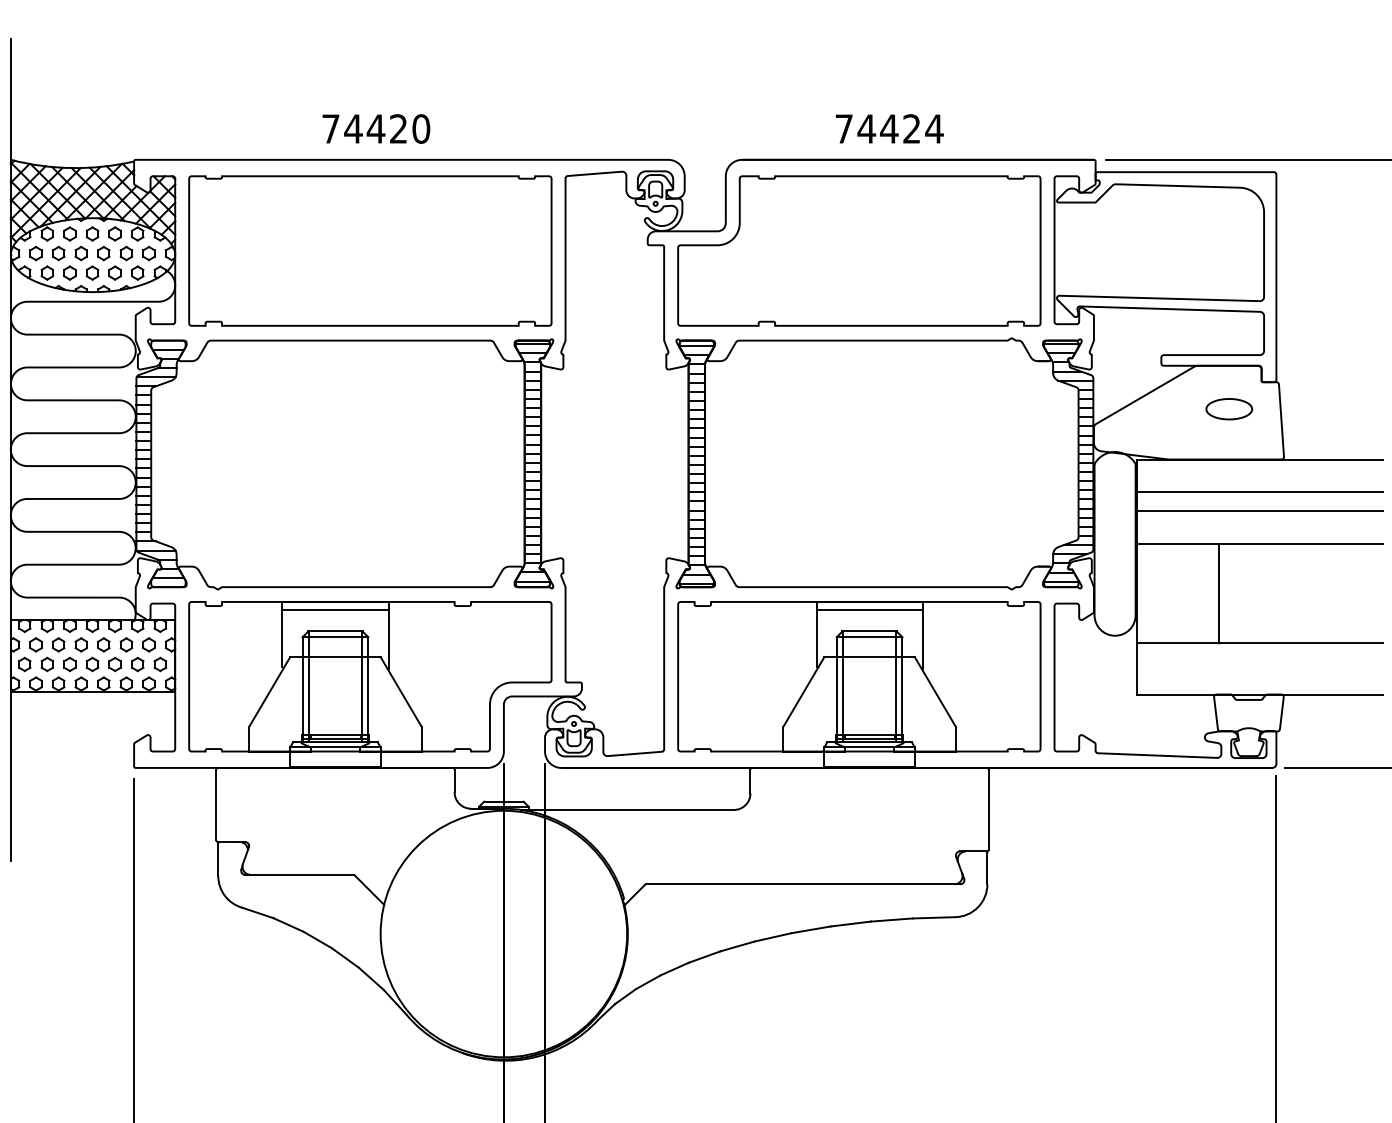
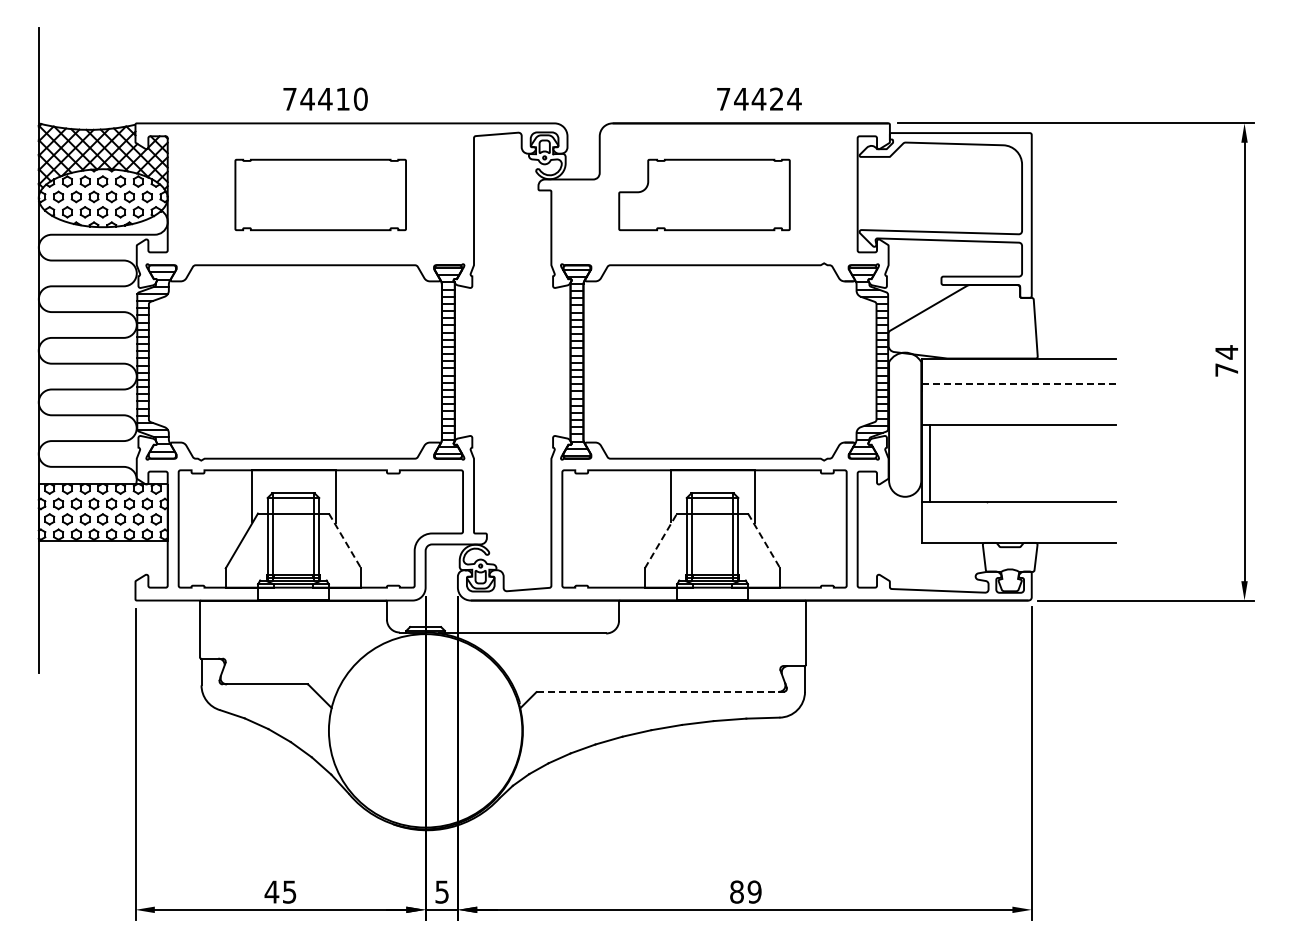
text: (397, 128) -> (342, 98), 74420 -> 74410
text: (889, 128) -> (759, 98), moved
part: (369, 250) -> (320, 194), size x0.6
part: (859, 250) -> (704, 194), size x0.6
part: (1228, 408) -> (994, 318), removed
line: (1259, 492) -> (1018, 384), solid -> dashed
line: (1259, 511) -> (1018, 399), removed
line: (1218, 593) -> (929, 463), moved
line: (335, 609) -> (293, 476), removed
line: (869, 609) -> (712, 476), removed
line: (401, 691) -> (345, 540), solid -> dashed
line: (803, 691) -> (660, 540), solid -> dashed
line: (935, 691) -> (764, 540), solid -> dashed
line: (800, 883) -> (658, 691), solid -> dashed

